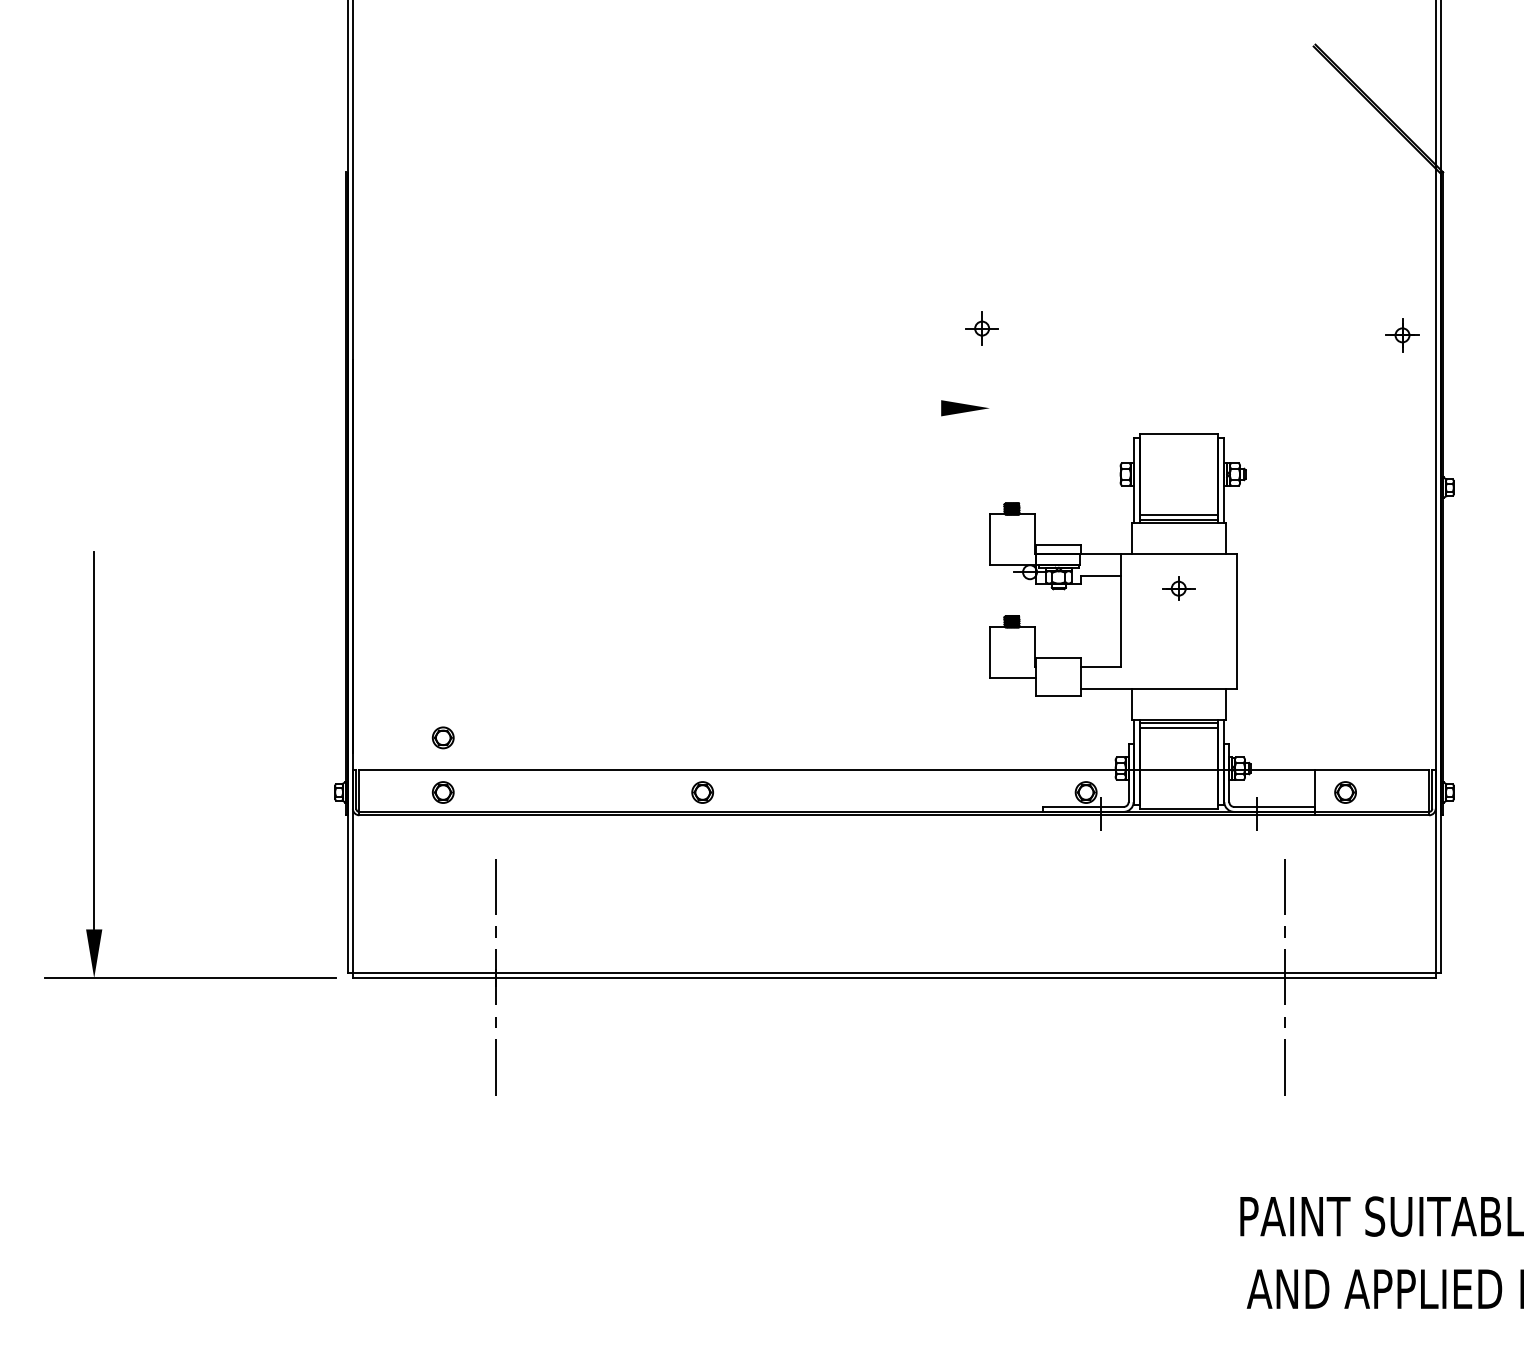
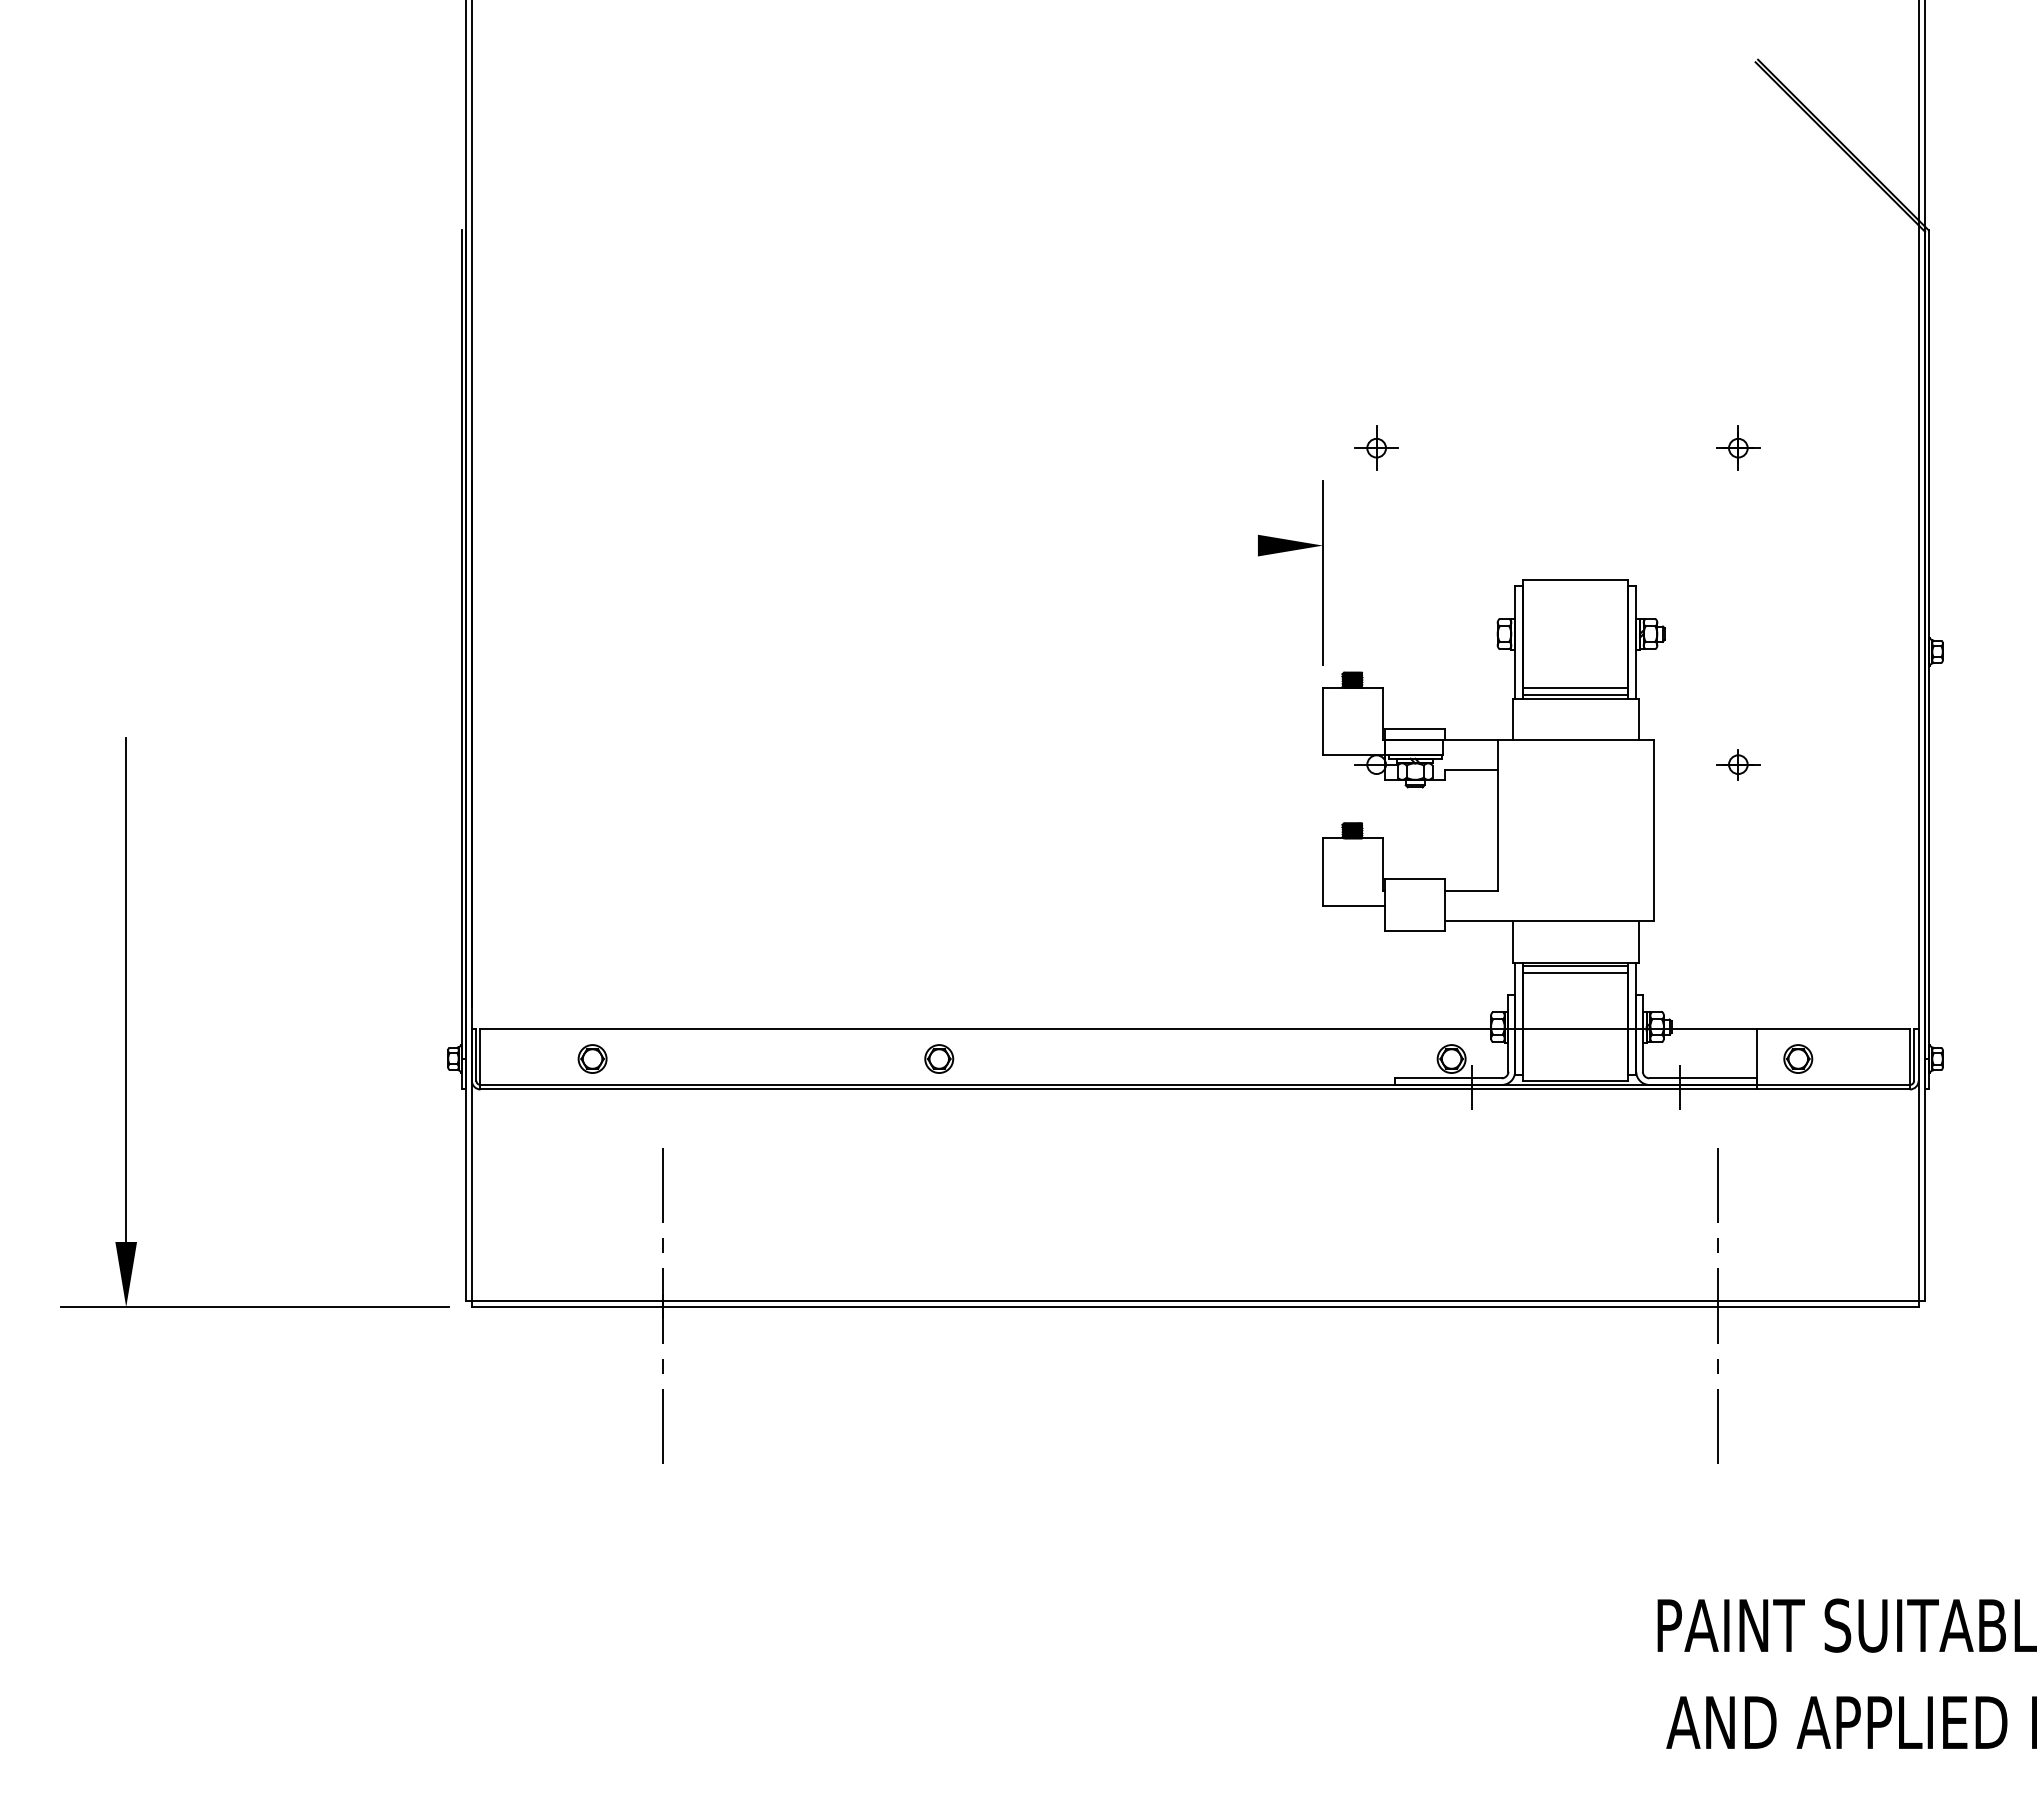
part: (982, 328) -> (1376, 447), moved
part: (1402, 334) -> (1738, 447), moved
line: (990, 428) -> (1323, 572), added
part: (1178, 588) -> (1738, 764), moved
part: (443, 737) -> (592, 985), removed

